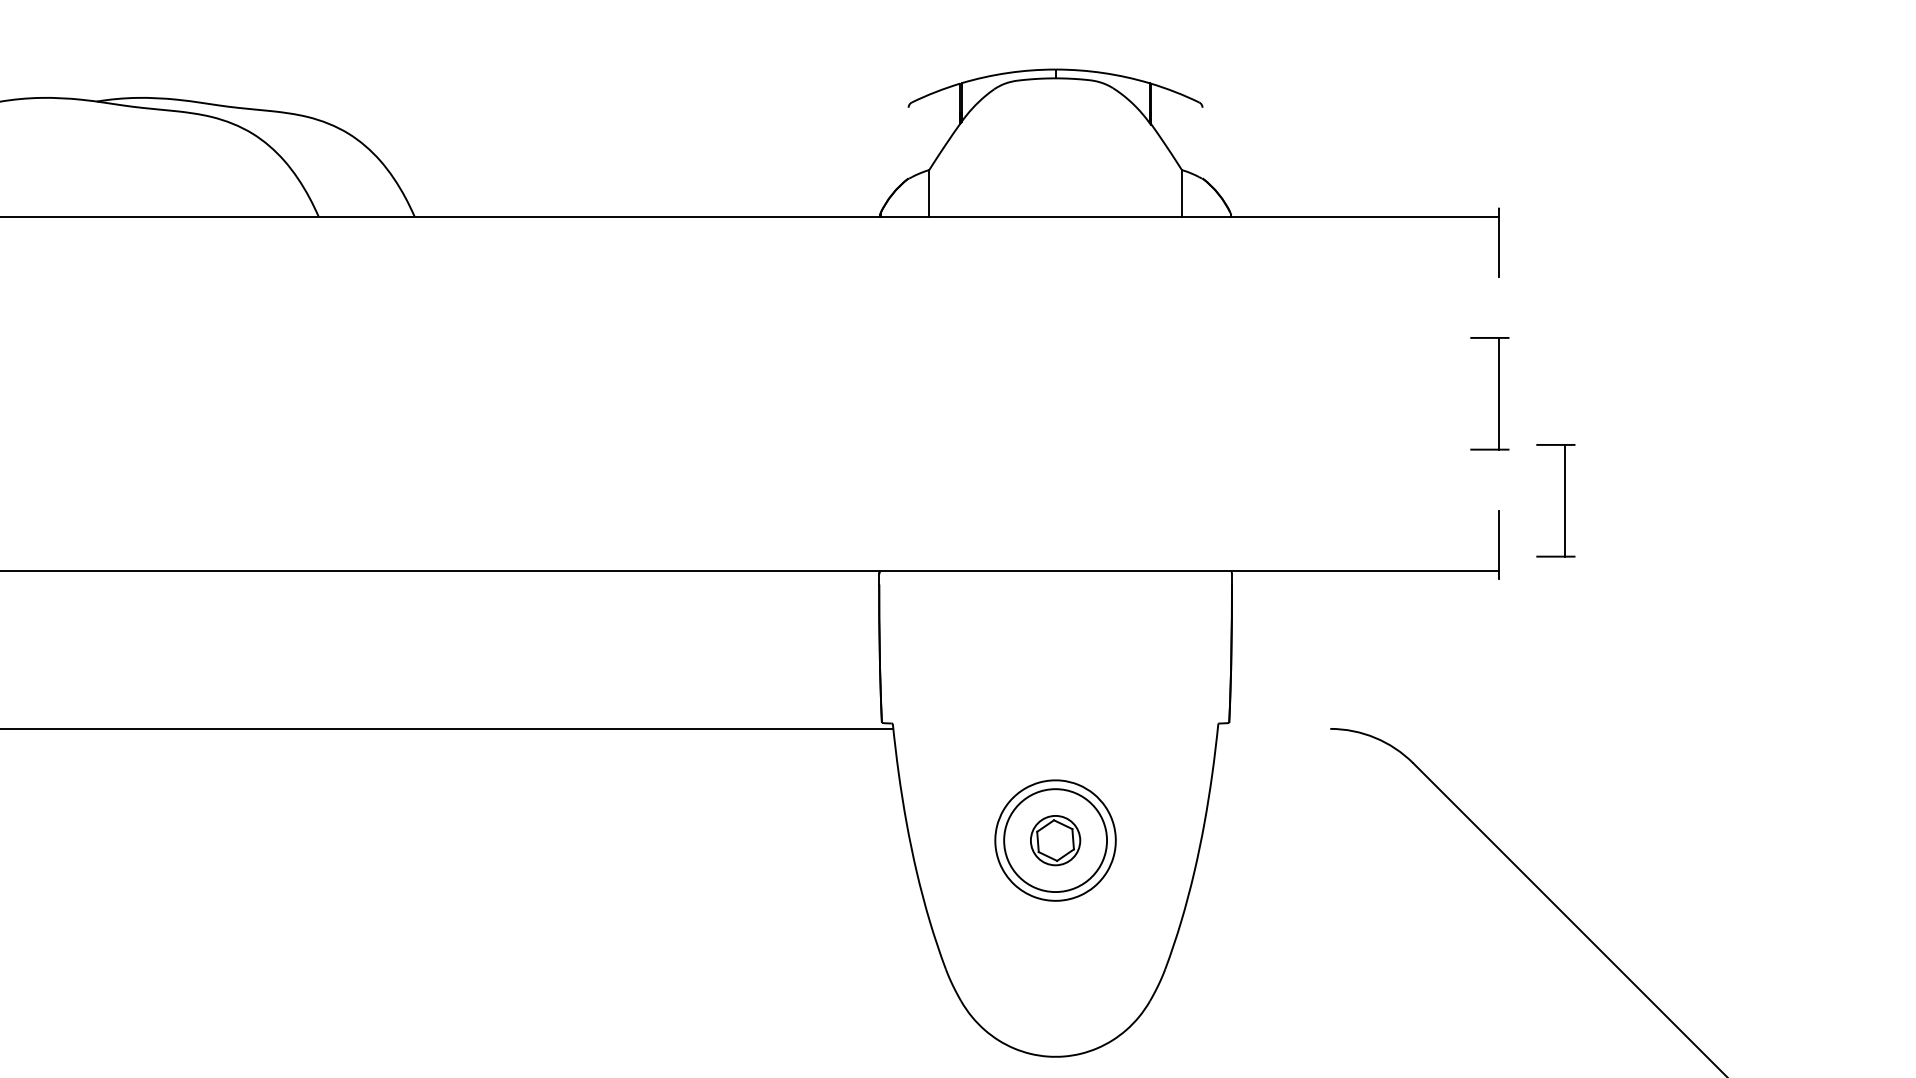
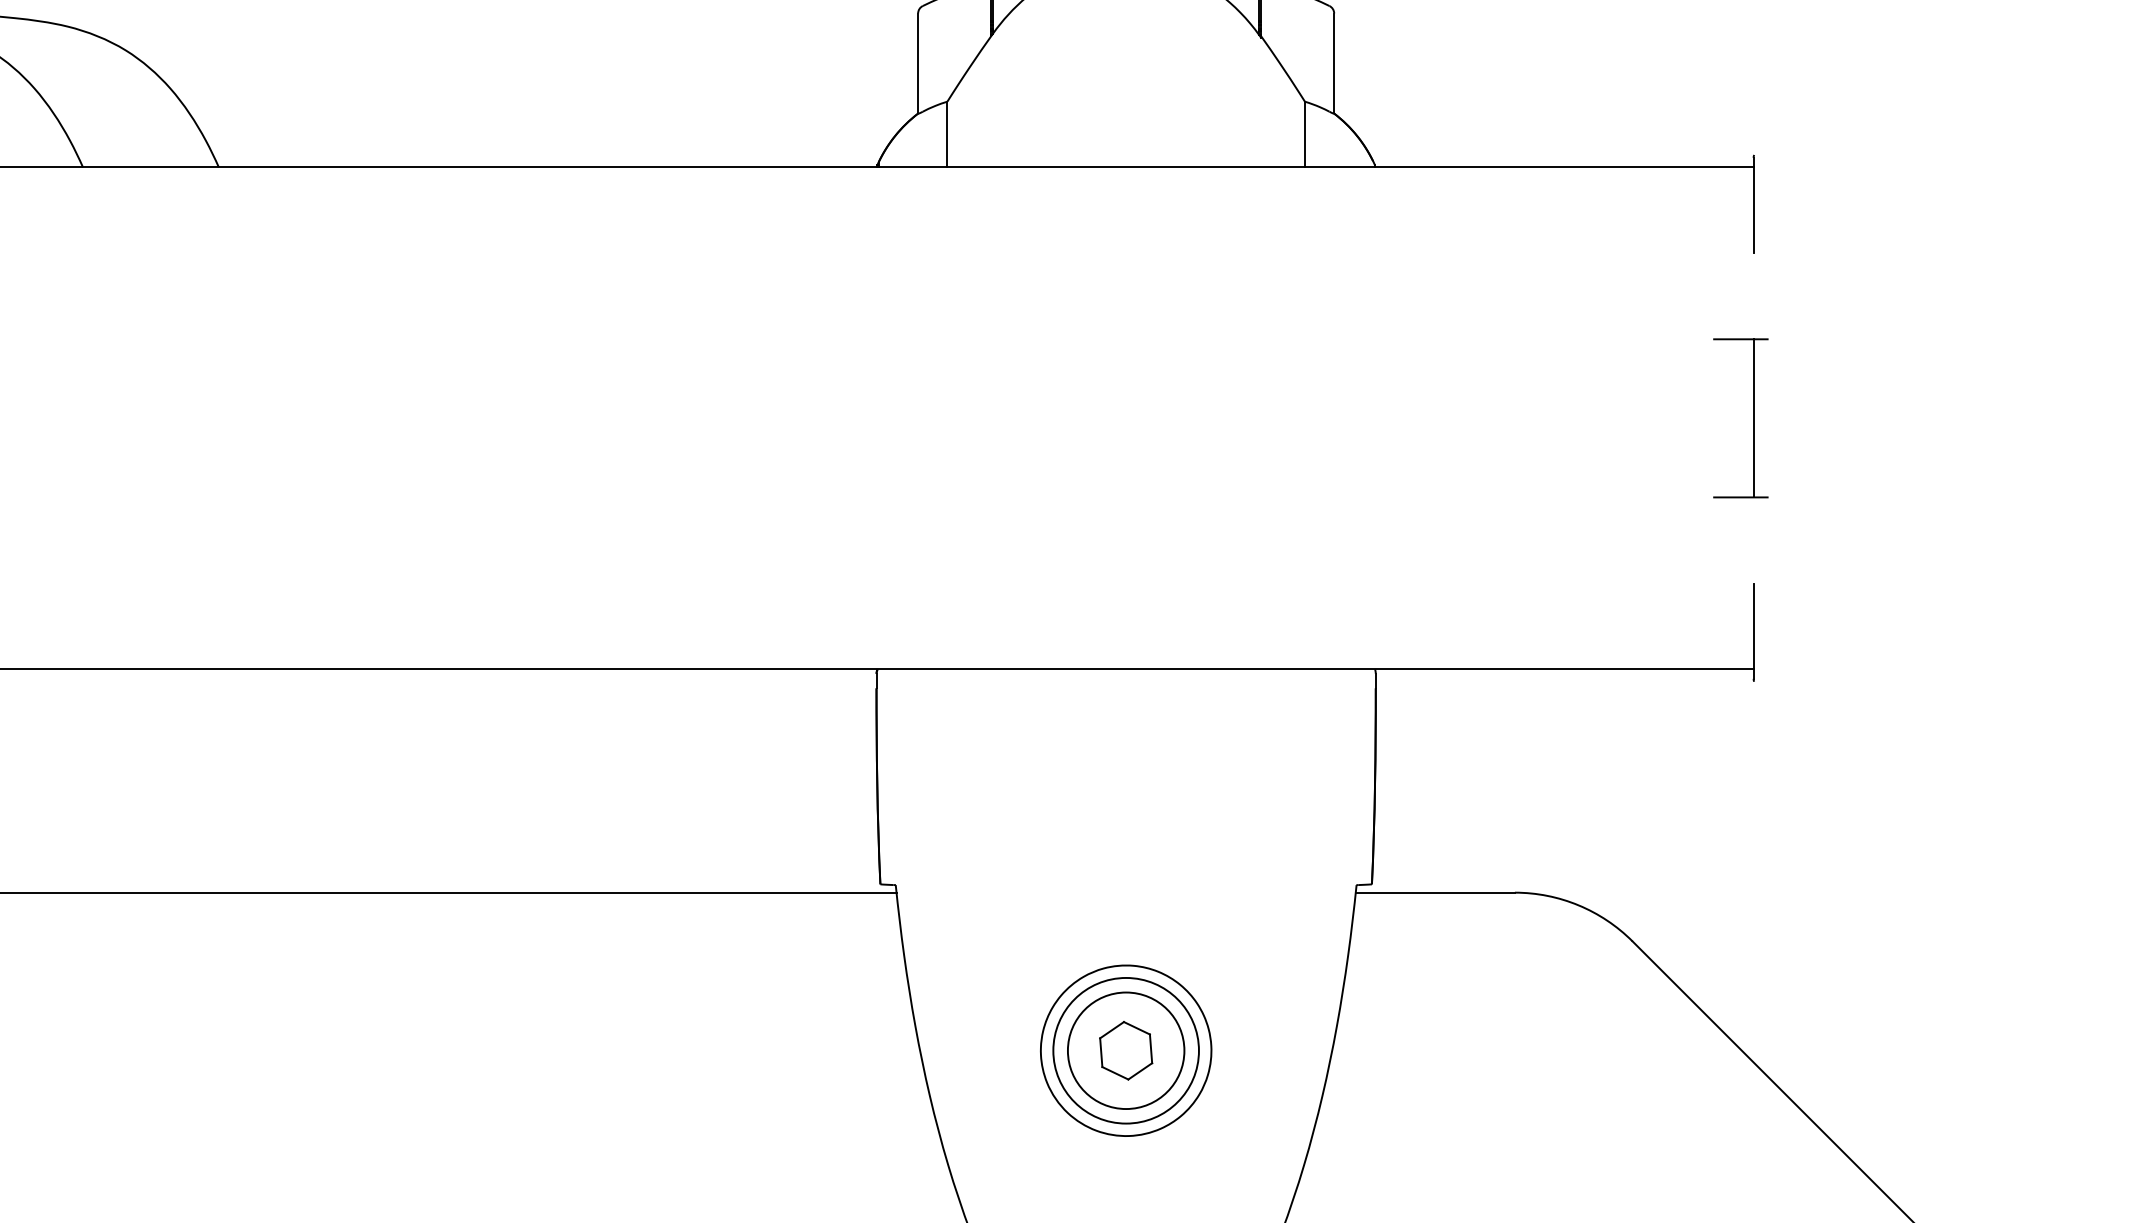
line: (908, 142) -> (917, 62), added
line: (1202, 142) -> (1334, 62), added
part: (1564, 500) -> (1846, 569), removed
line: (1273, 728) -> (1434, 892), added
circle: (1055, 840) -> (1126, 1050), size x1.67

